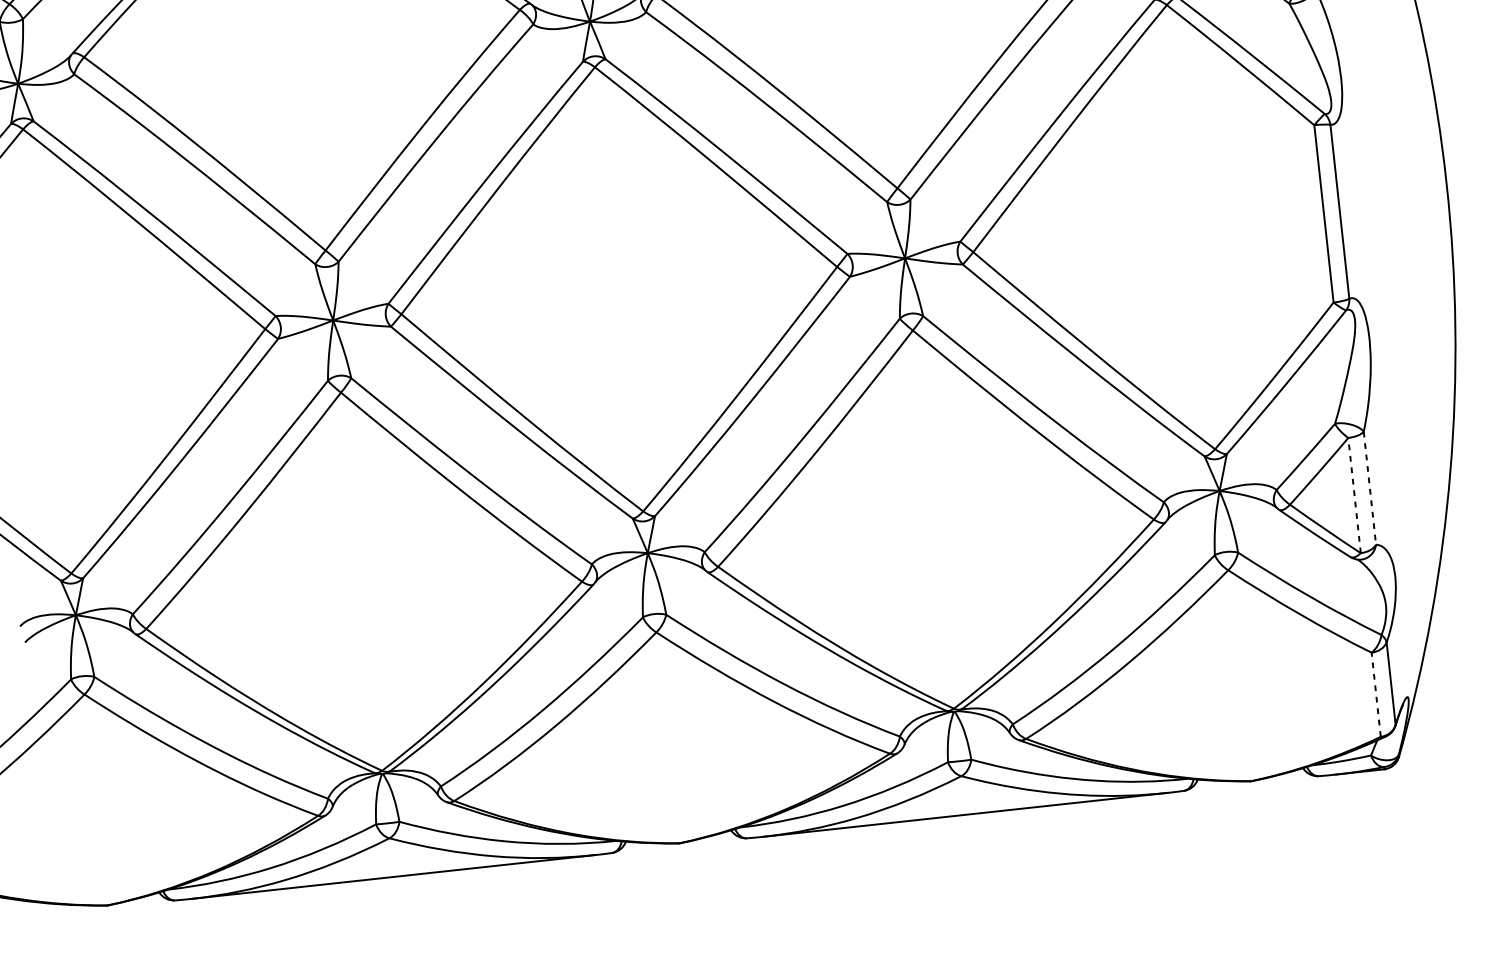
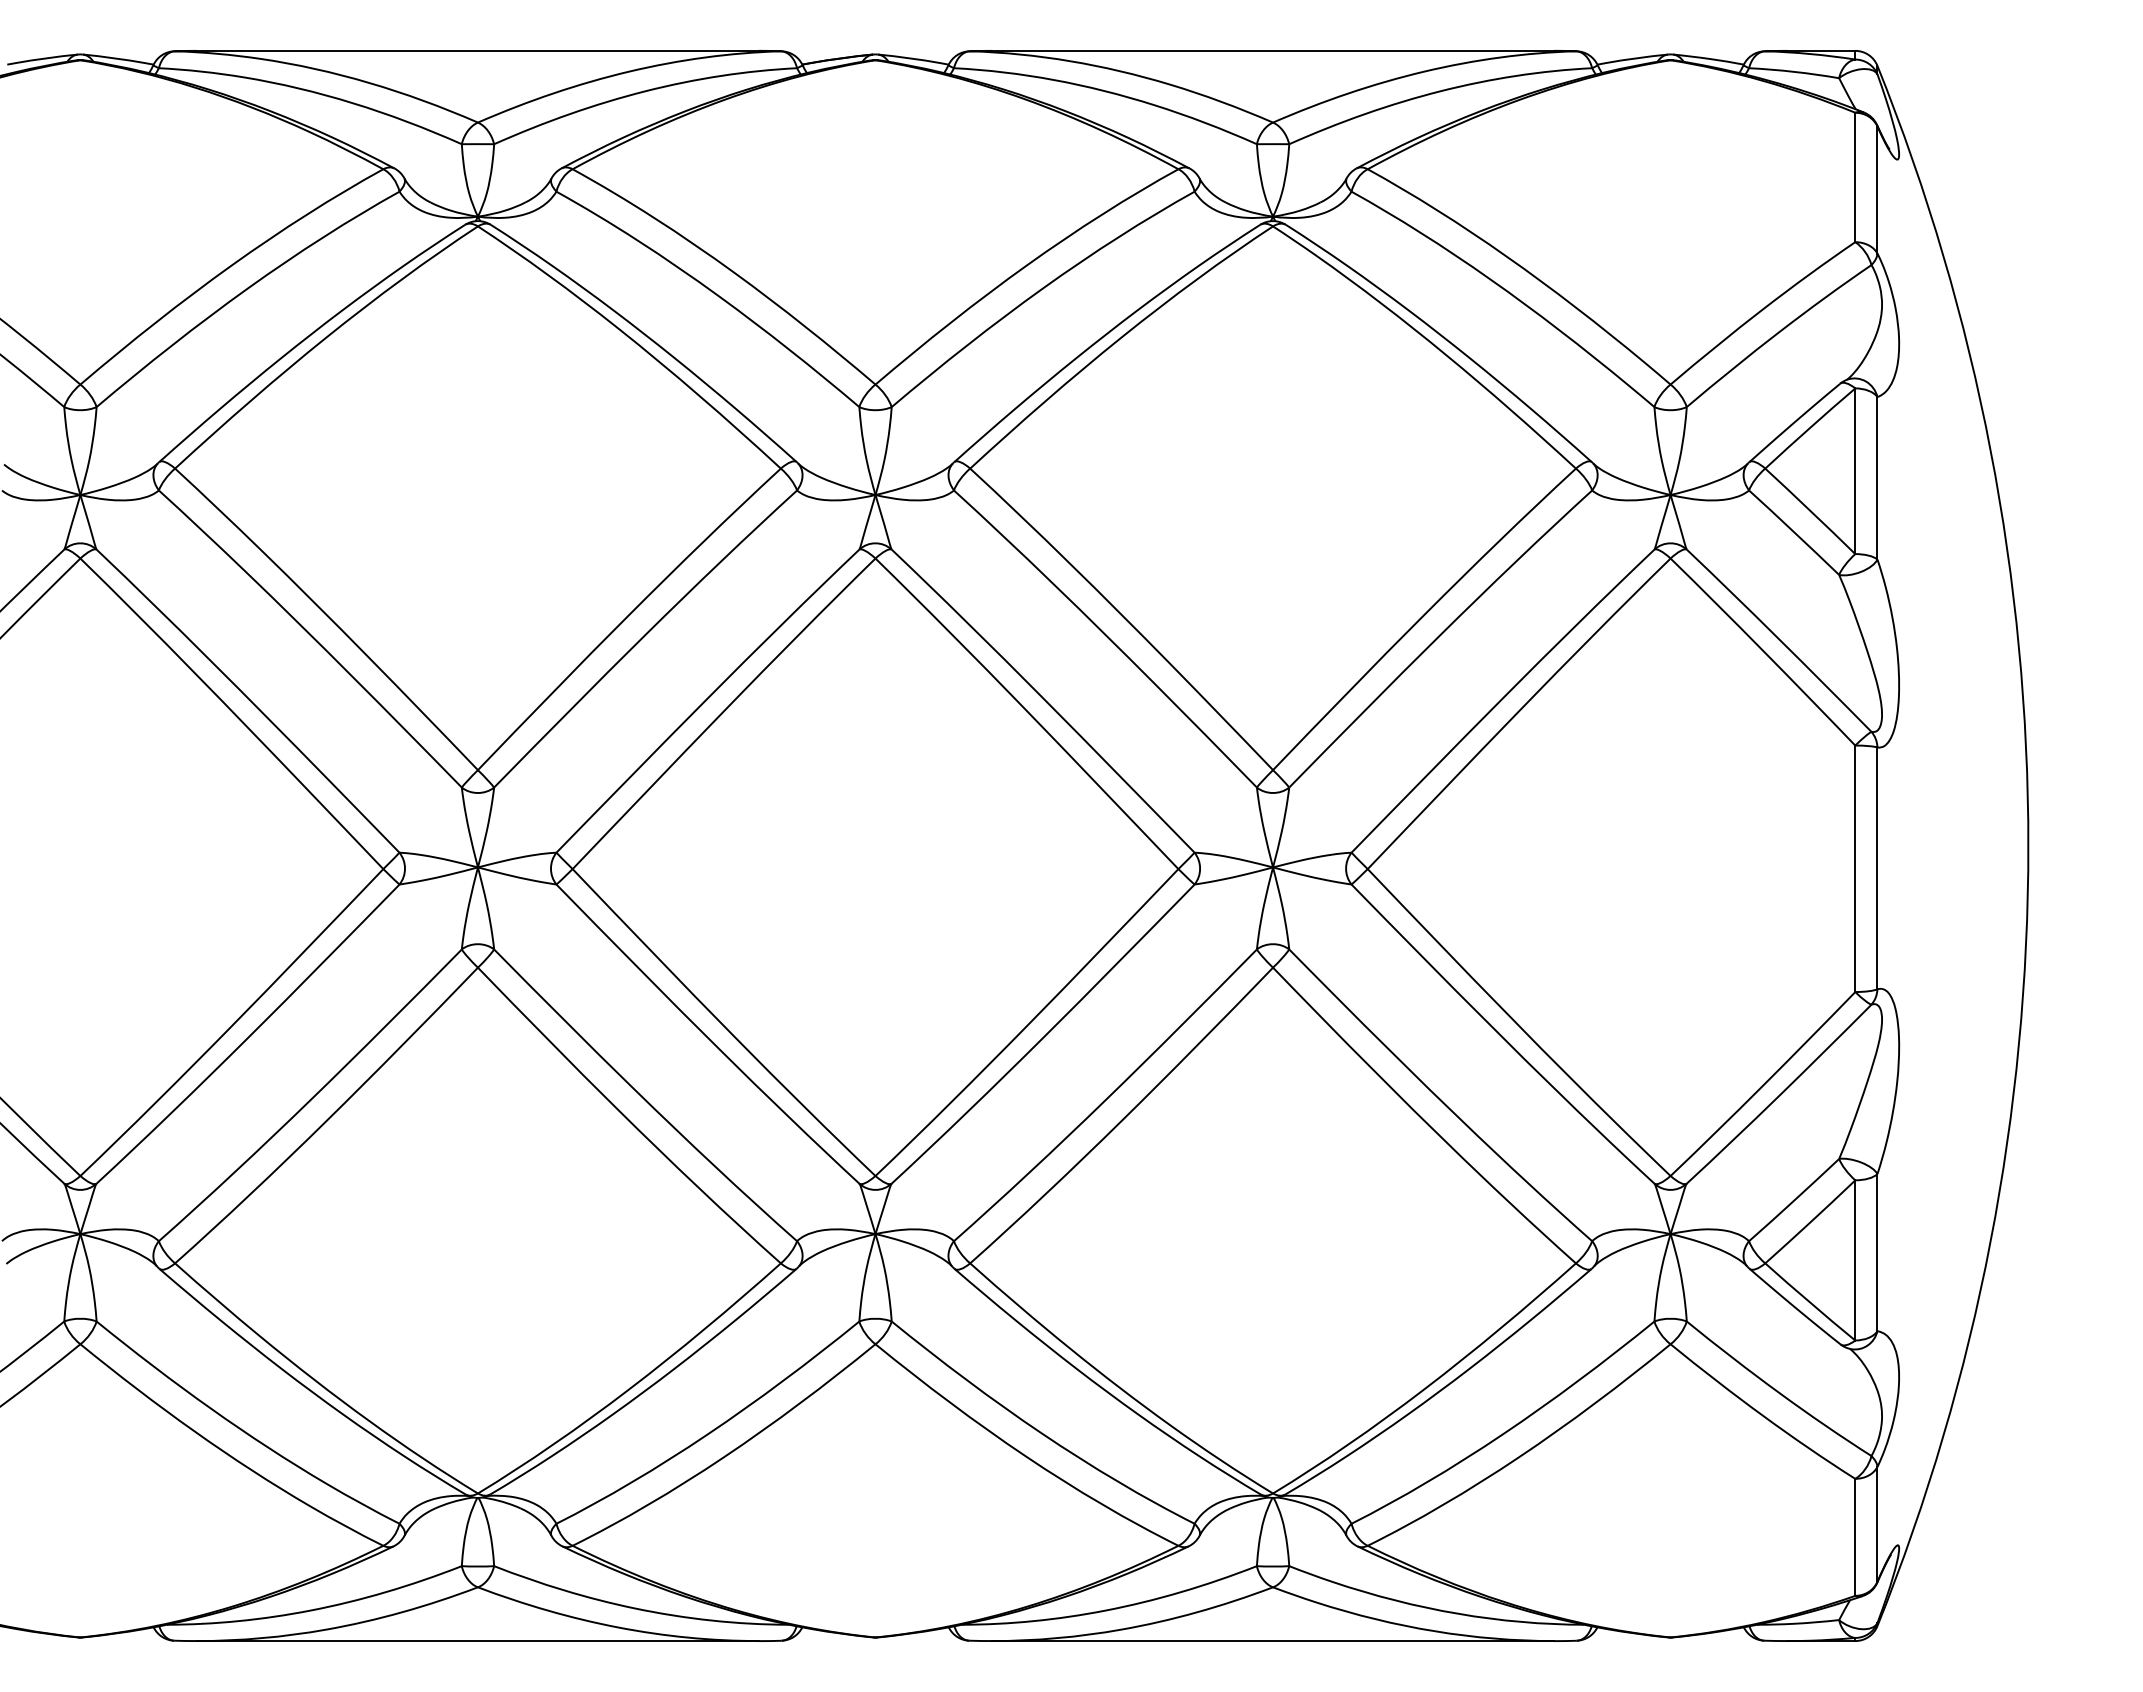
line: (1369, 488) -> (1877, 1252), dashed -> solid
line: (1354, 494) -> (1855, 1259), dashed -> solid
line: (1376, 694) -> (1855, 1537), dashed -> solid

